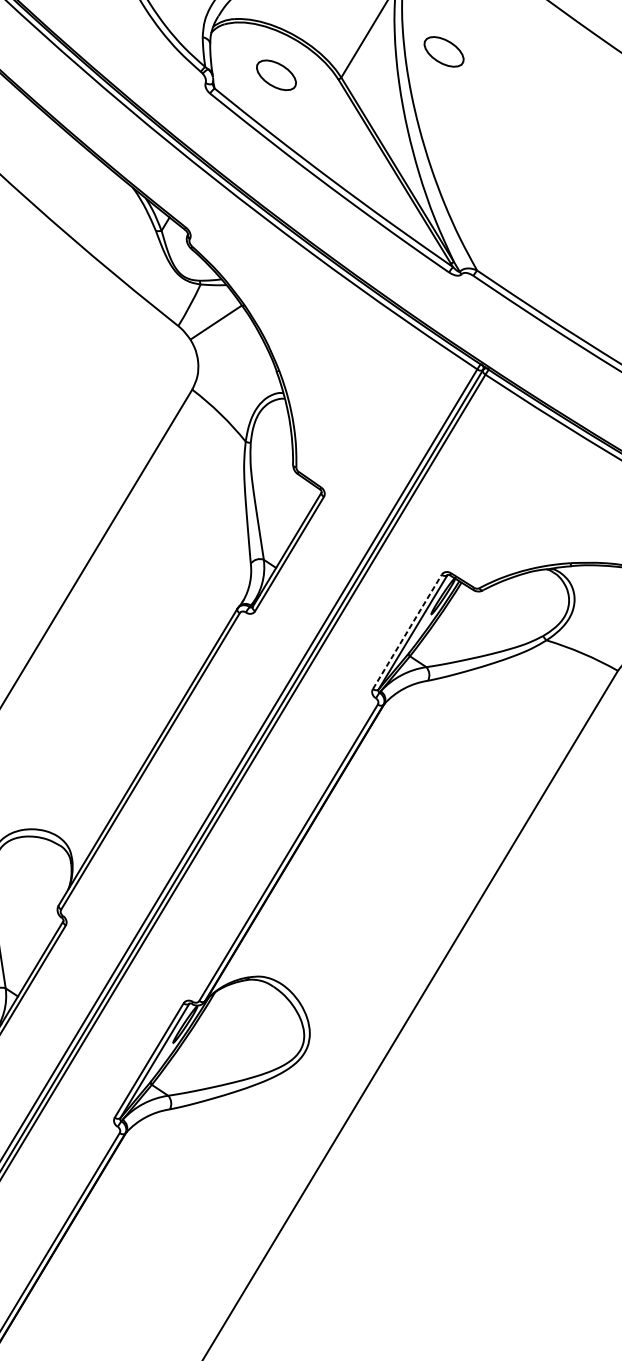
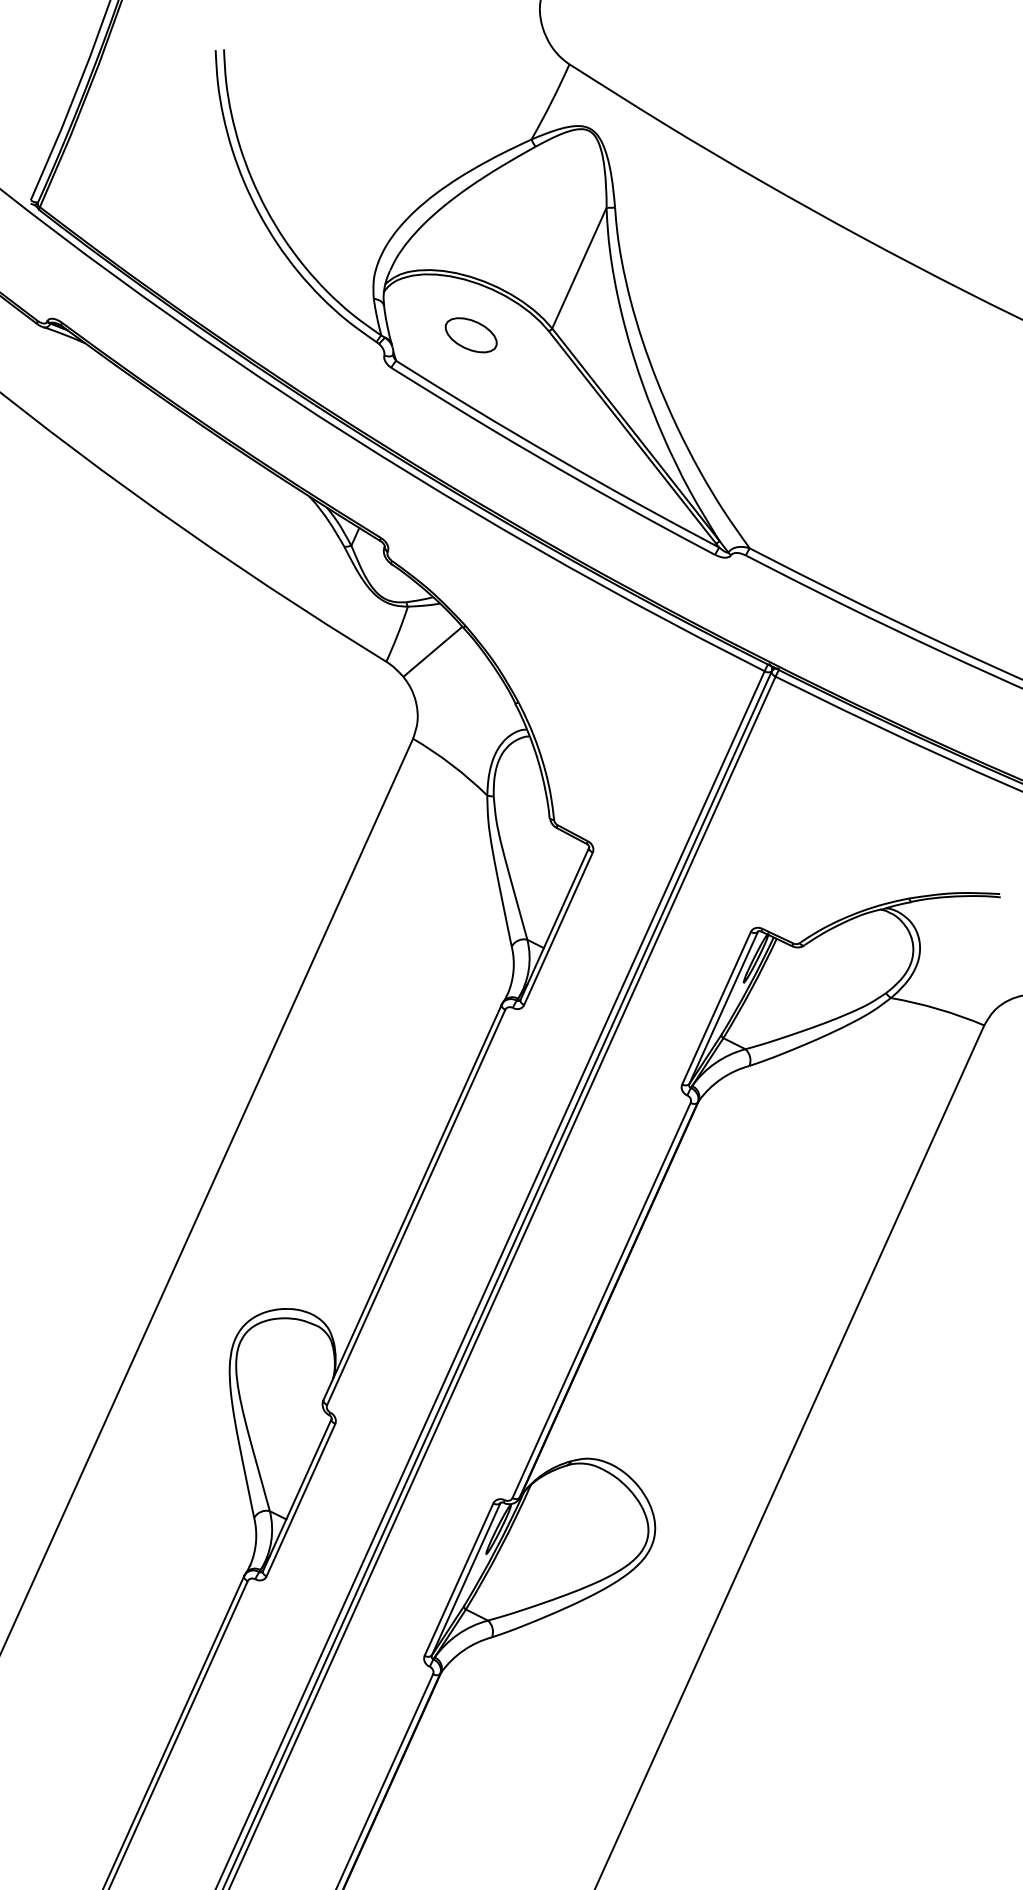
part: (443, 51) -> (675, 281), removed
line: (407, 632) -> (716, 1008), dashed -> solid

